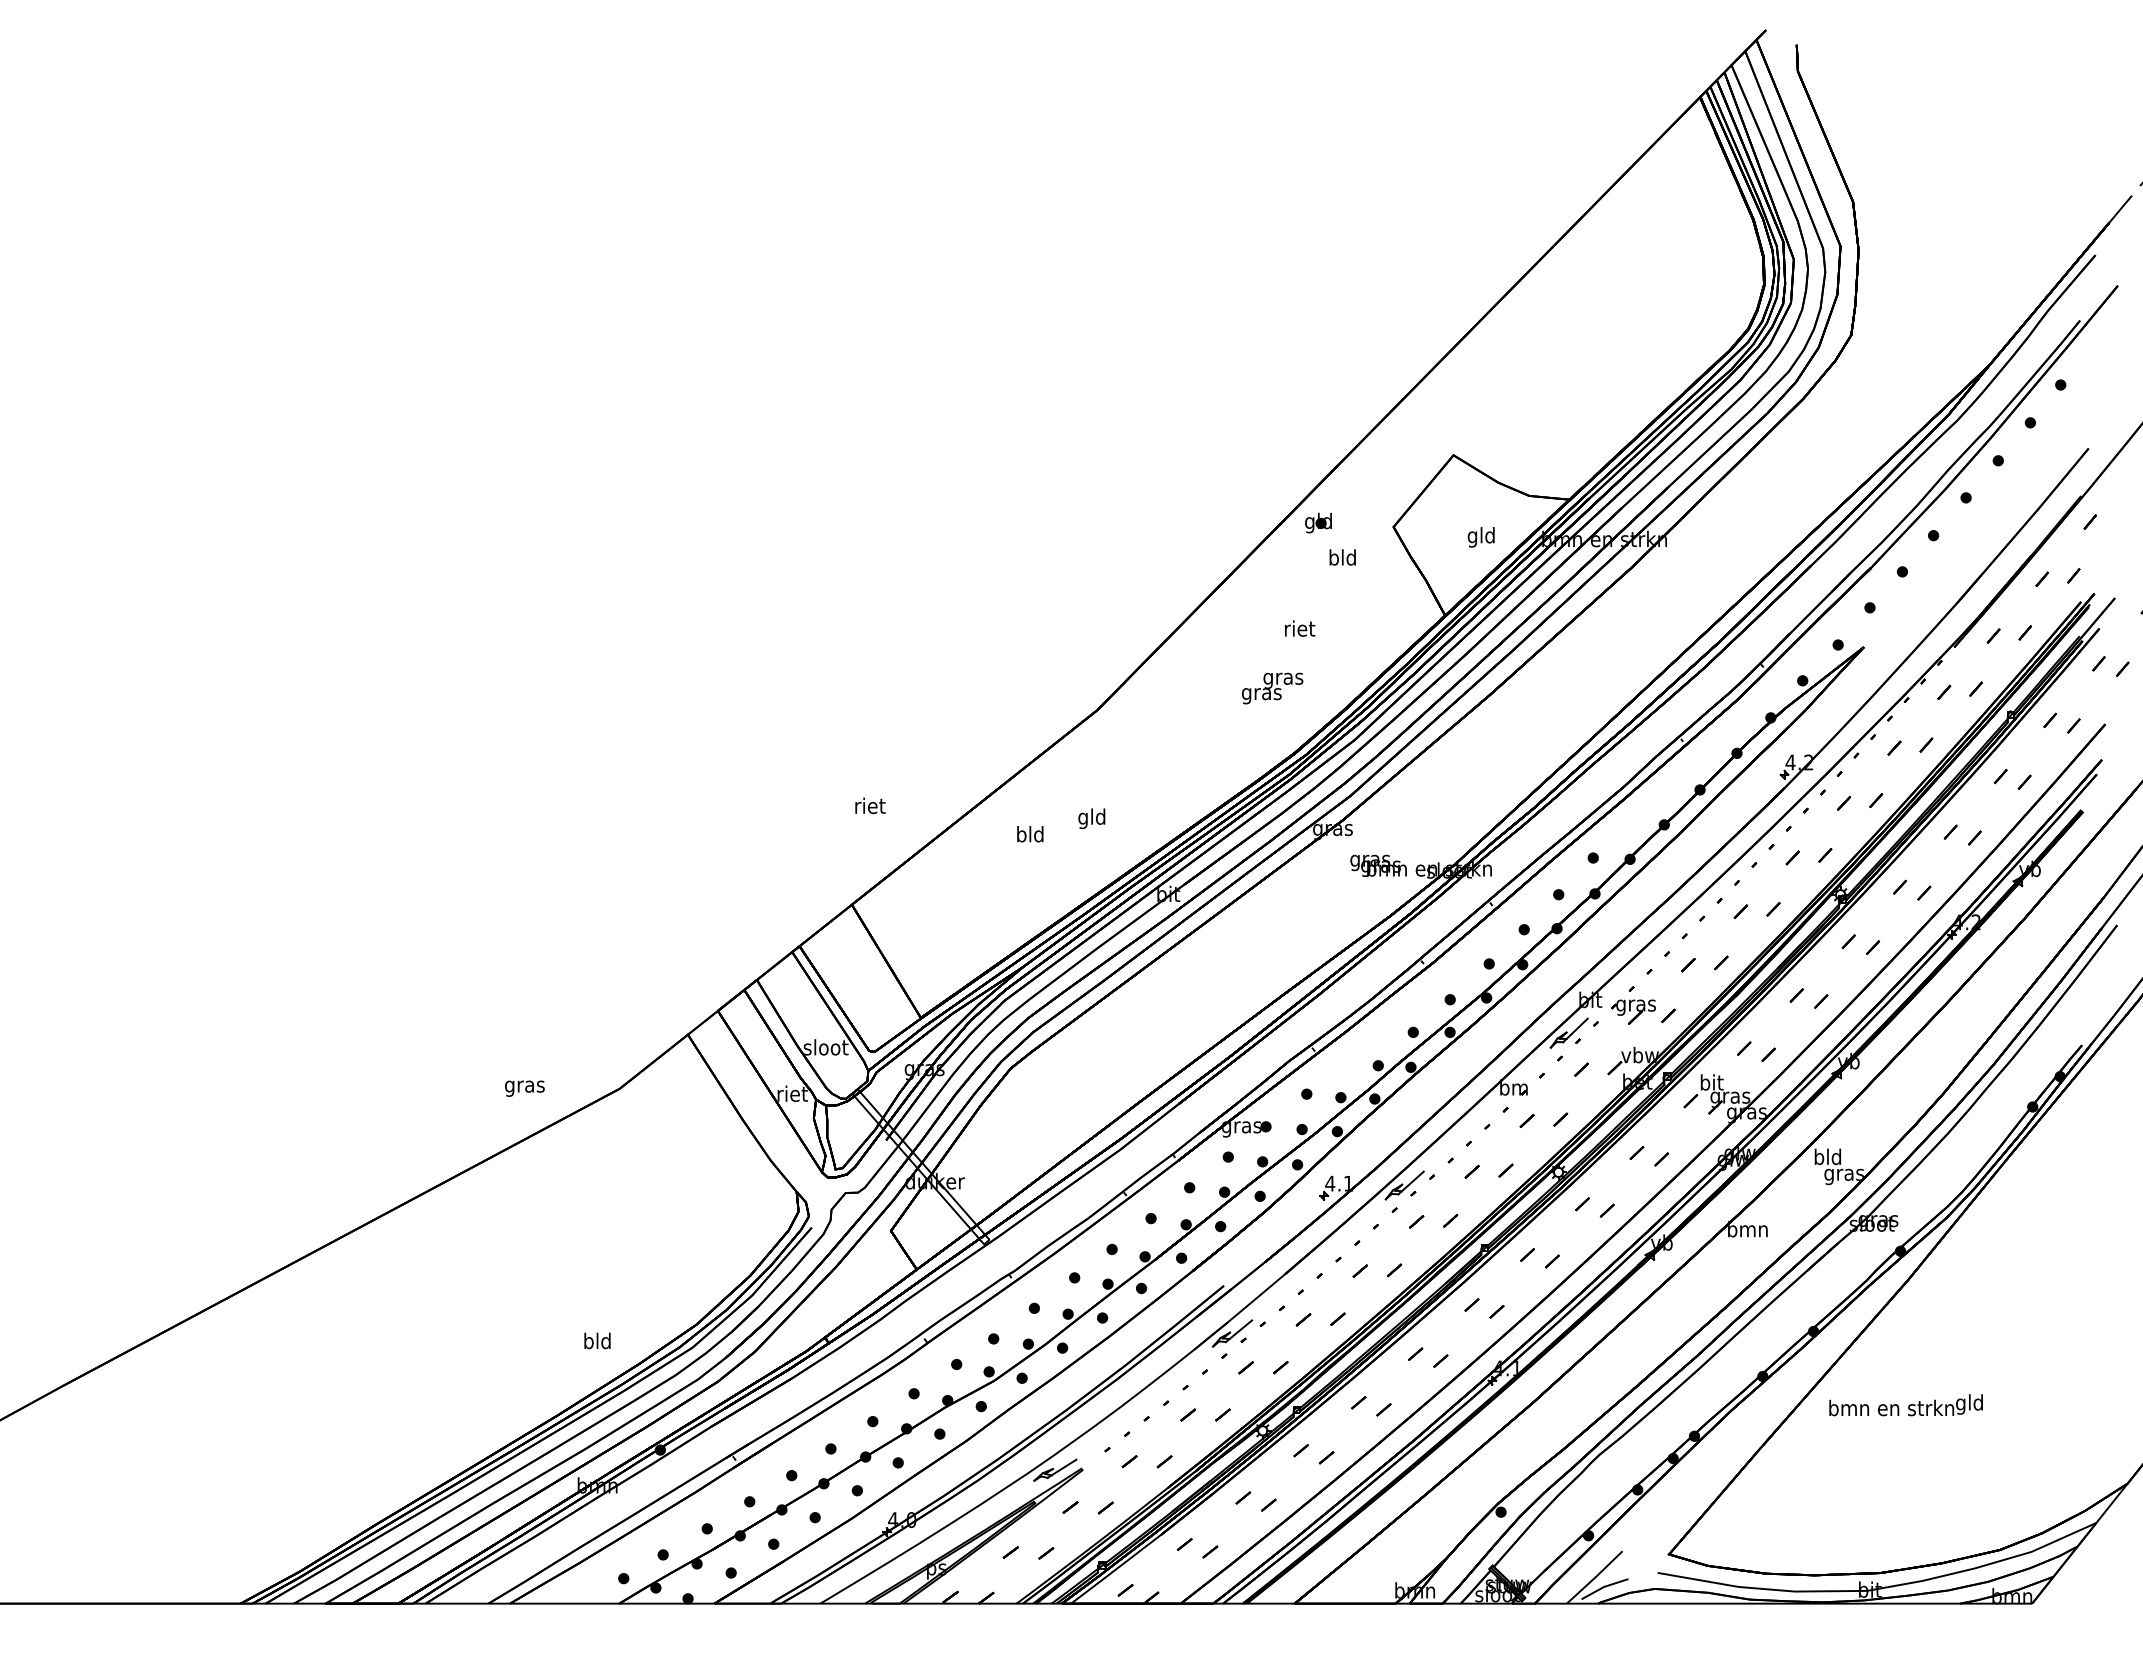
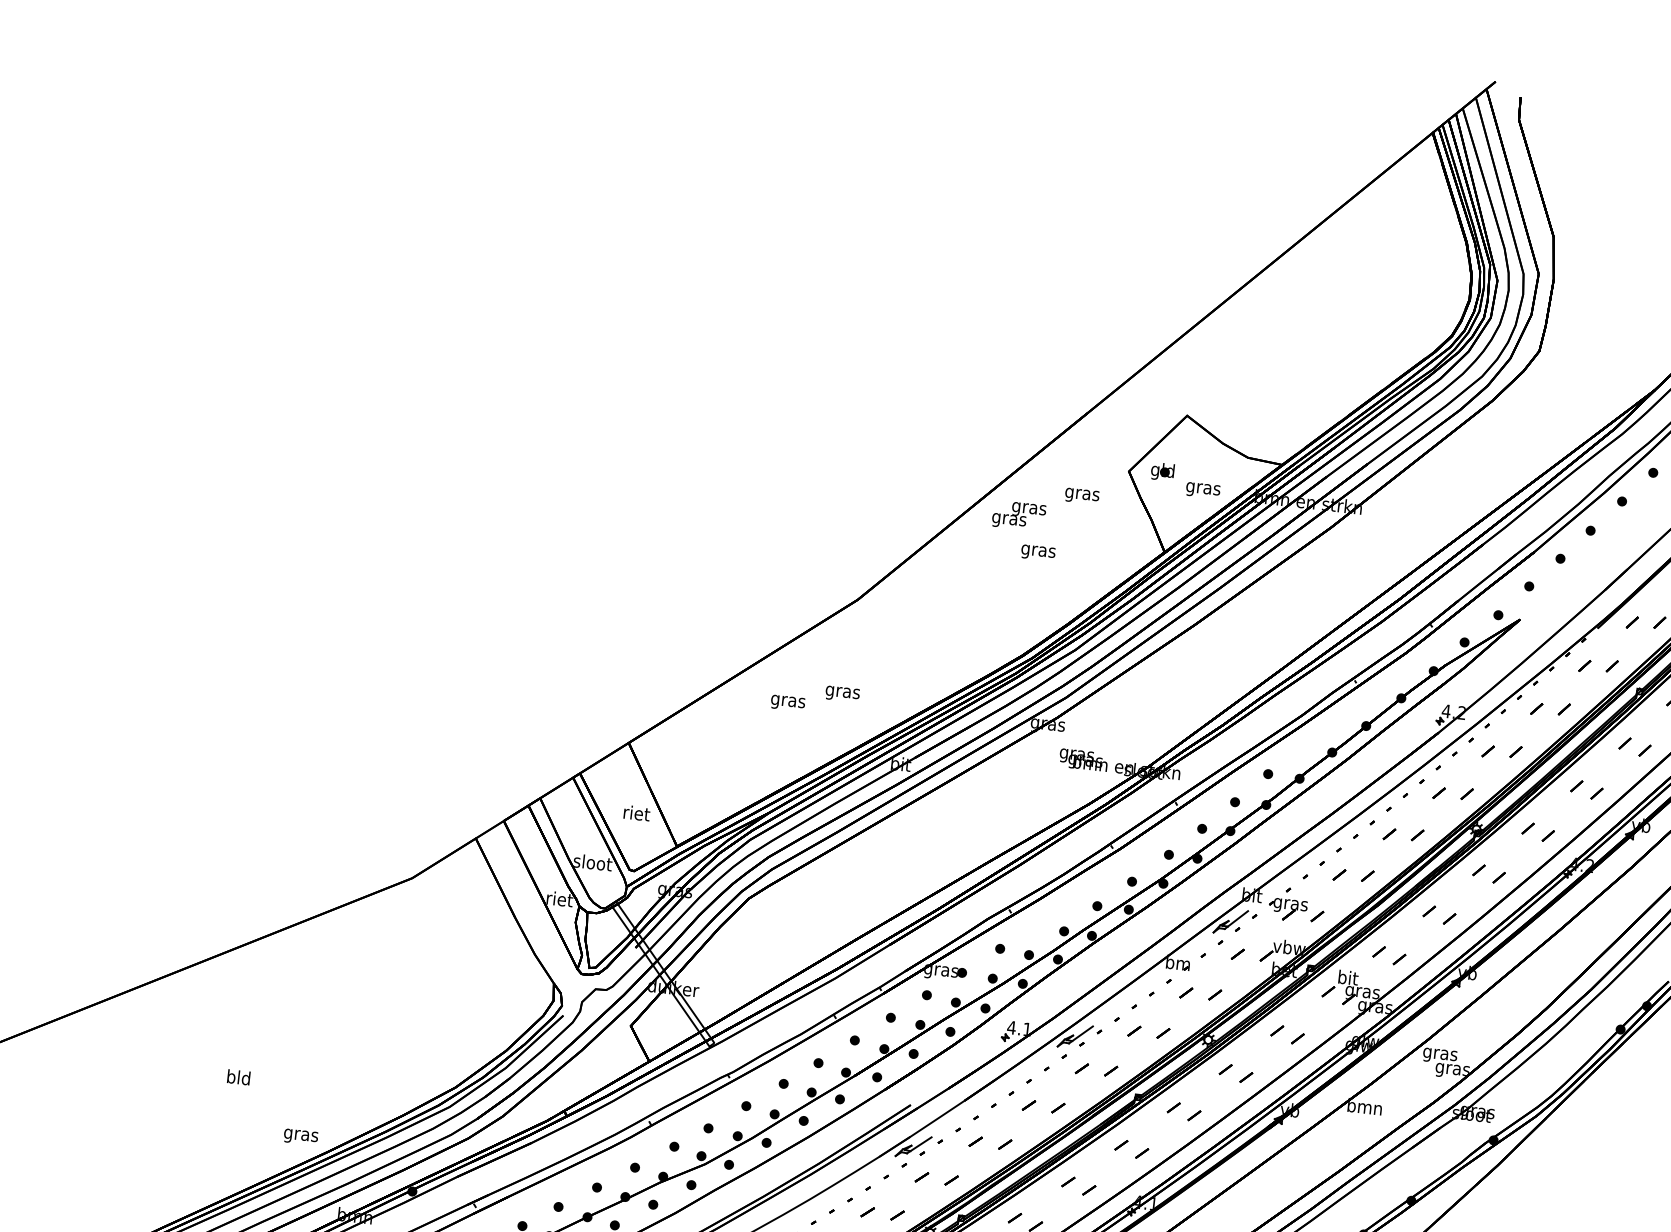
part: (1318, 522) -> (1162, 471), moved
text: (1481, 537) -> (1203, 488), gld -> gras
text: (1342, 559) -> (1082, 494), bld -> gras
text: (1299, 630) -> (1038, 551), riet -> gras
text: (1272, 688) -> (1018, 515), moved
text: (870, 805) -> (637, 813), moved
text: (1092, 818) -> (843, 692), gld -> gras
text: (1030, 836) -> (788, 701), bld -> gras
text: (524, 1088) -> (300, 1136), moved
text: (1827, 1158) -> (1439, 1053), bld -> gras
text: (597, 1340) -> (238, 1077), moved

